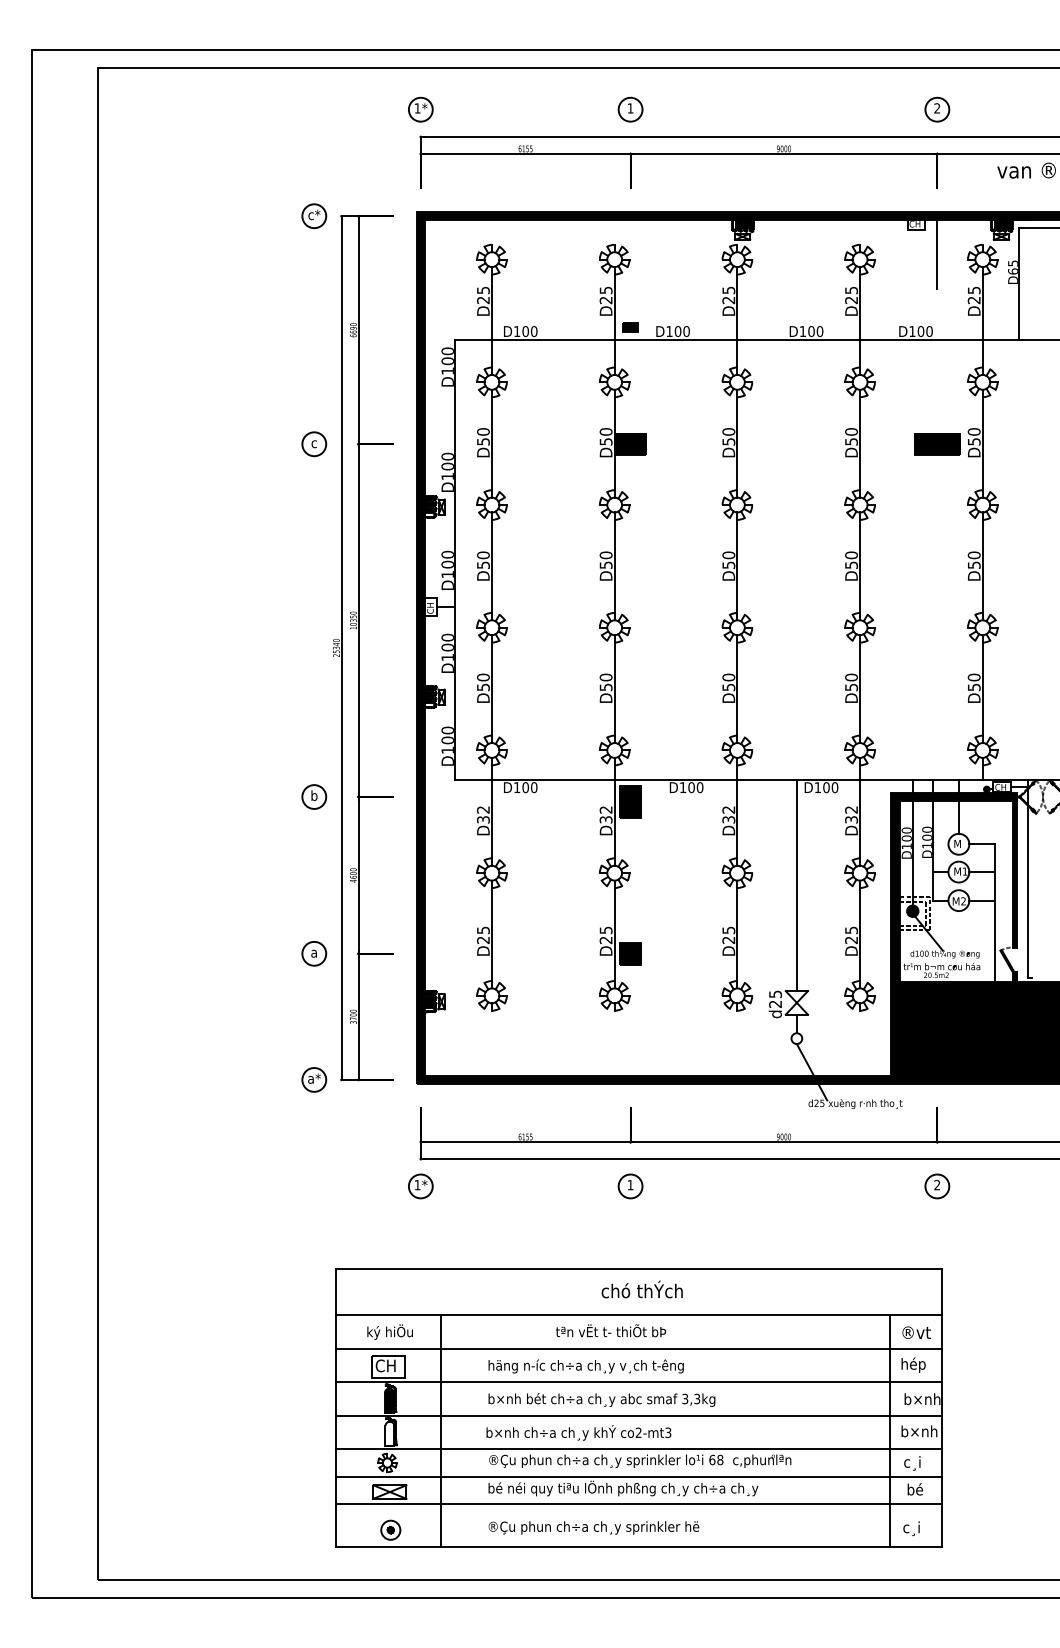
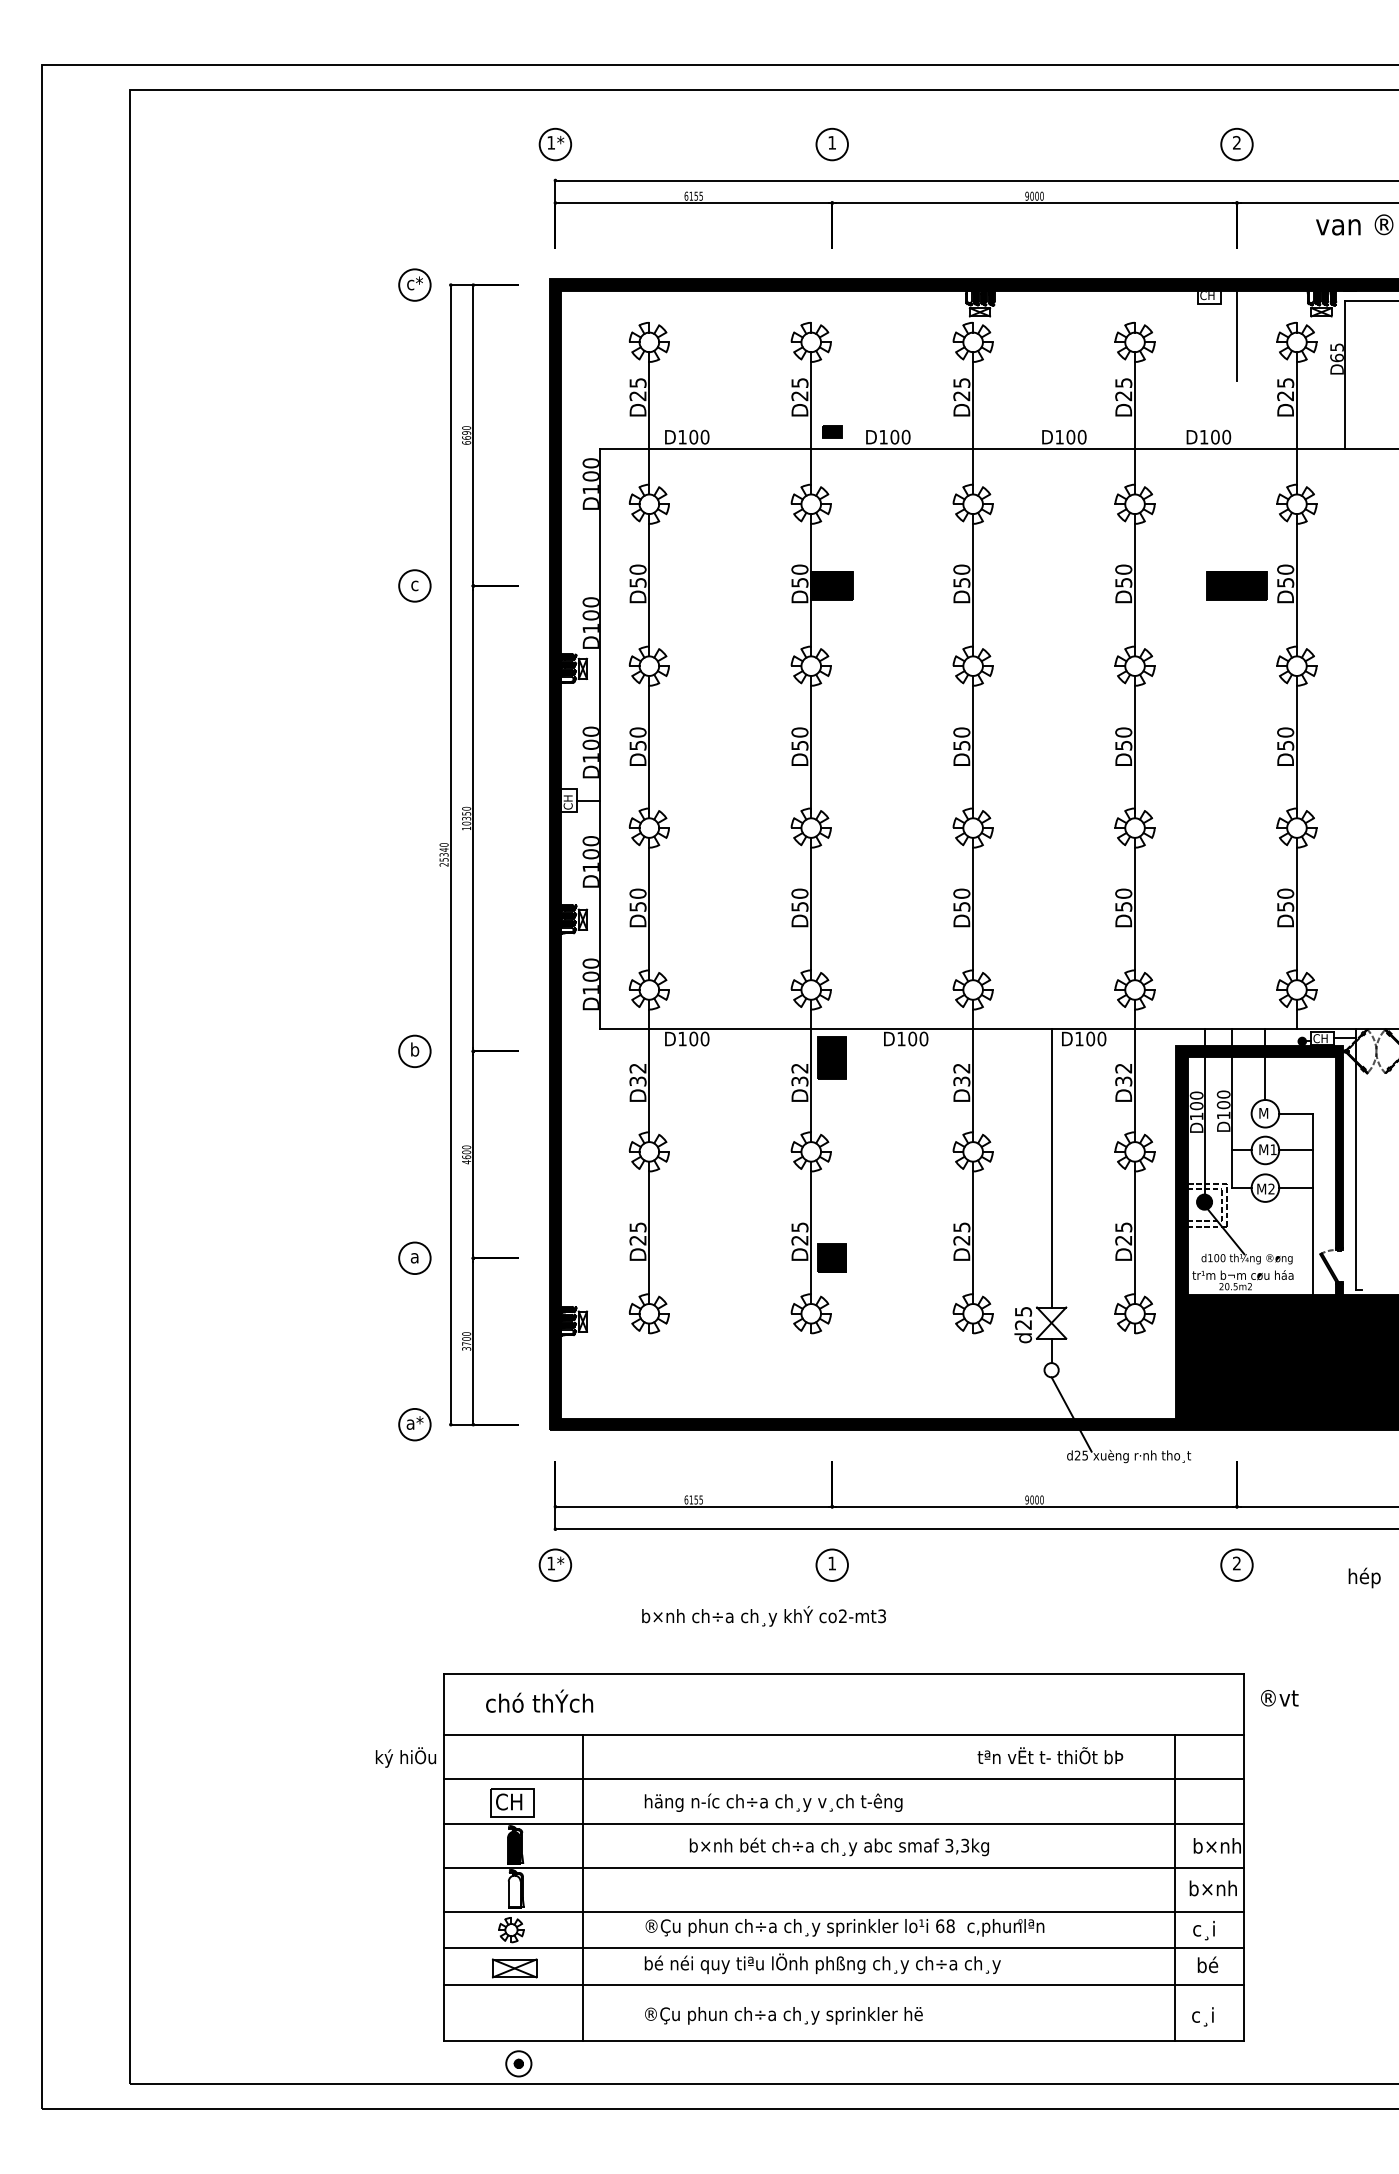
text: (642, 1288) -> (539, 1700), moved
text: (611, 1330) -> (1050, 1755), moved
text: (389, 1332) -> (405, 1757), moved
text: (916, 1332) -> (1279, 1698), moved
text: (913, 1364) -> (1364, 1577), moved
text: (601, 1399) -> (838, 1846), moved
text: (578, 1432) -> (763, 1616), moved
part: (390, 1529) -> (518, 2063), moved

